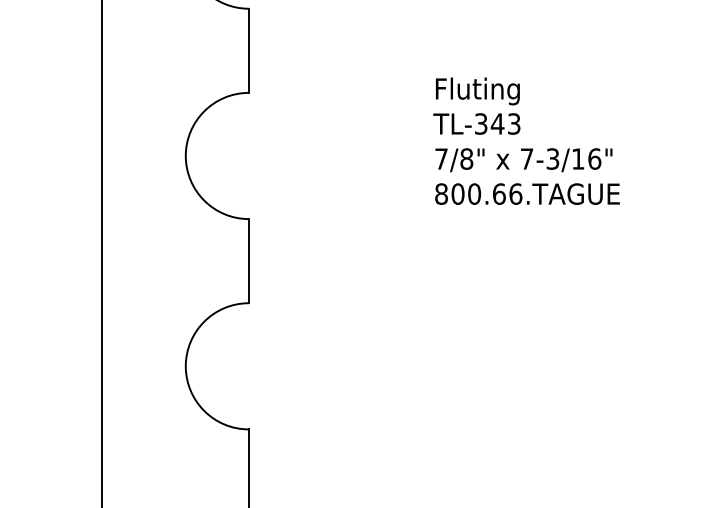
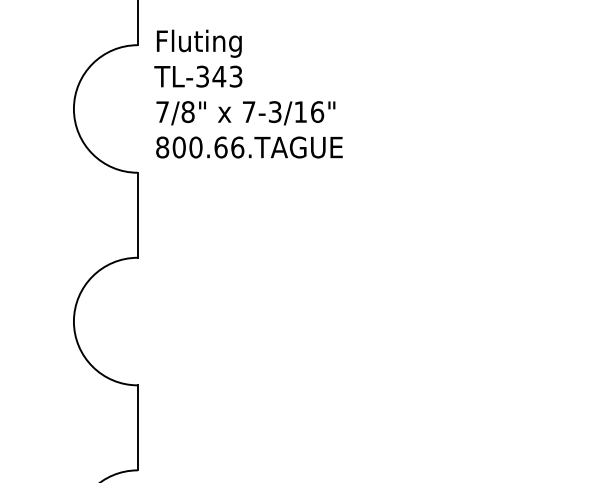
text: (526, 140) -> (248, 93), moved

